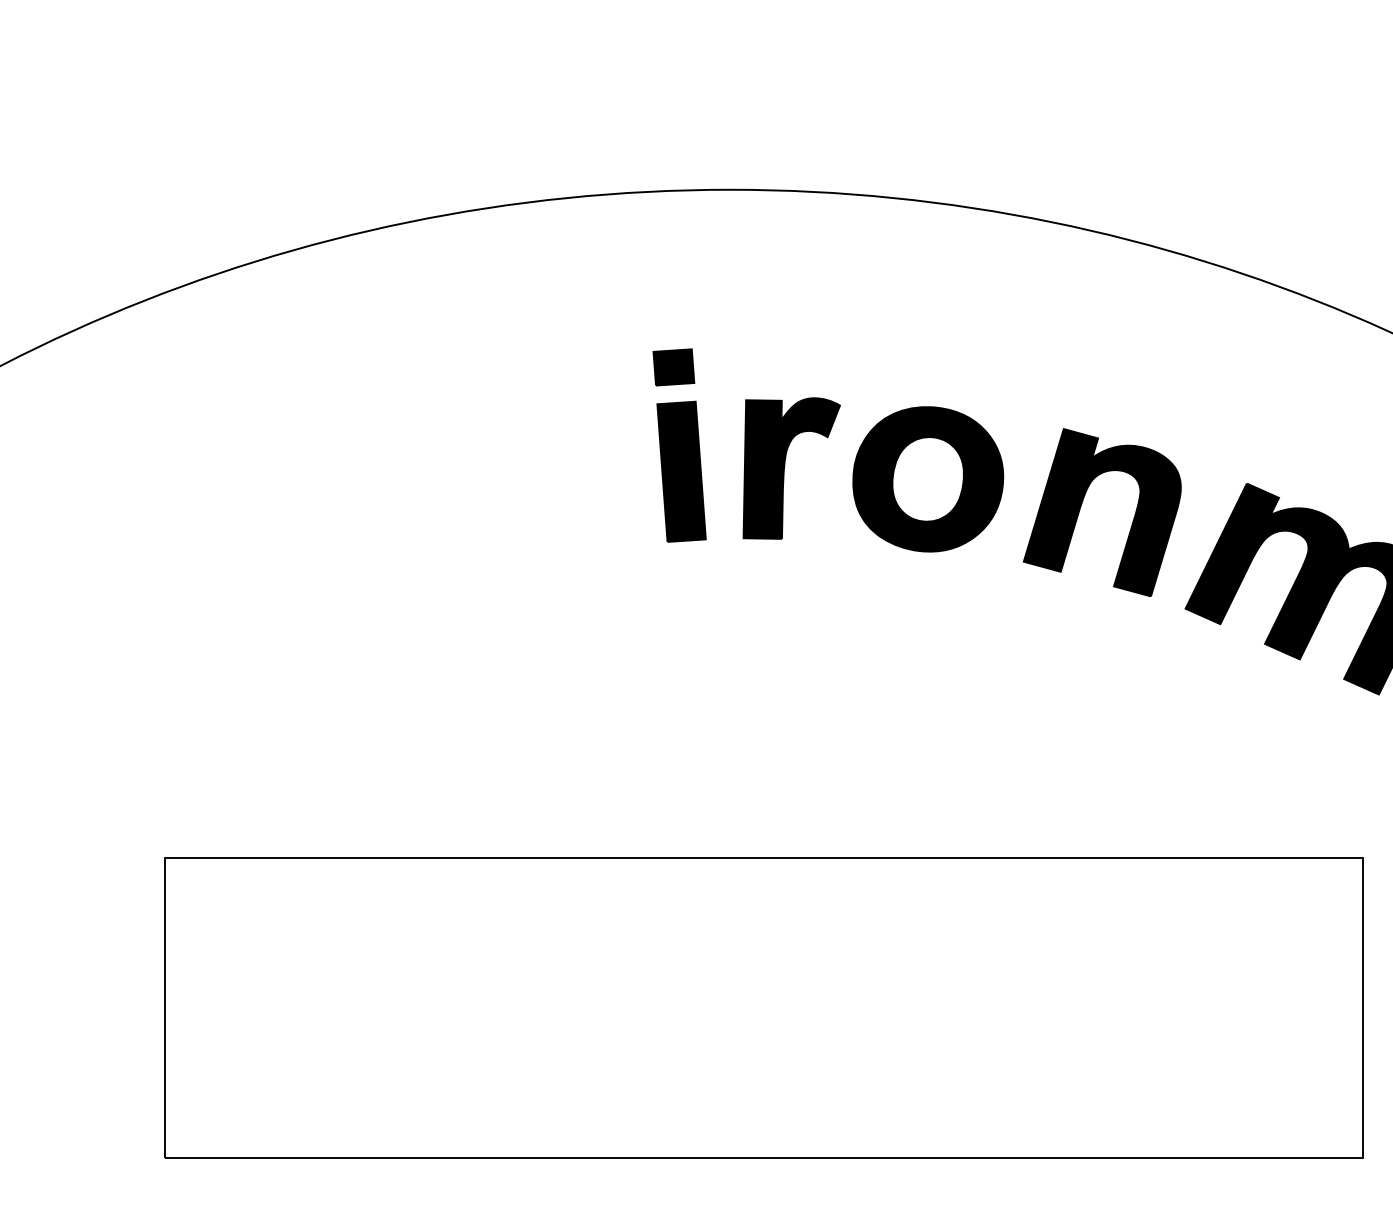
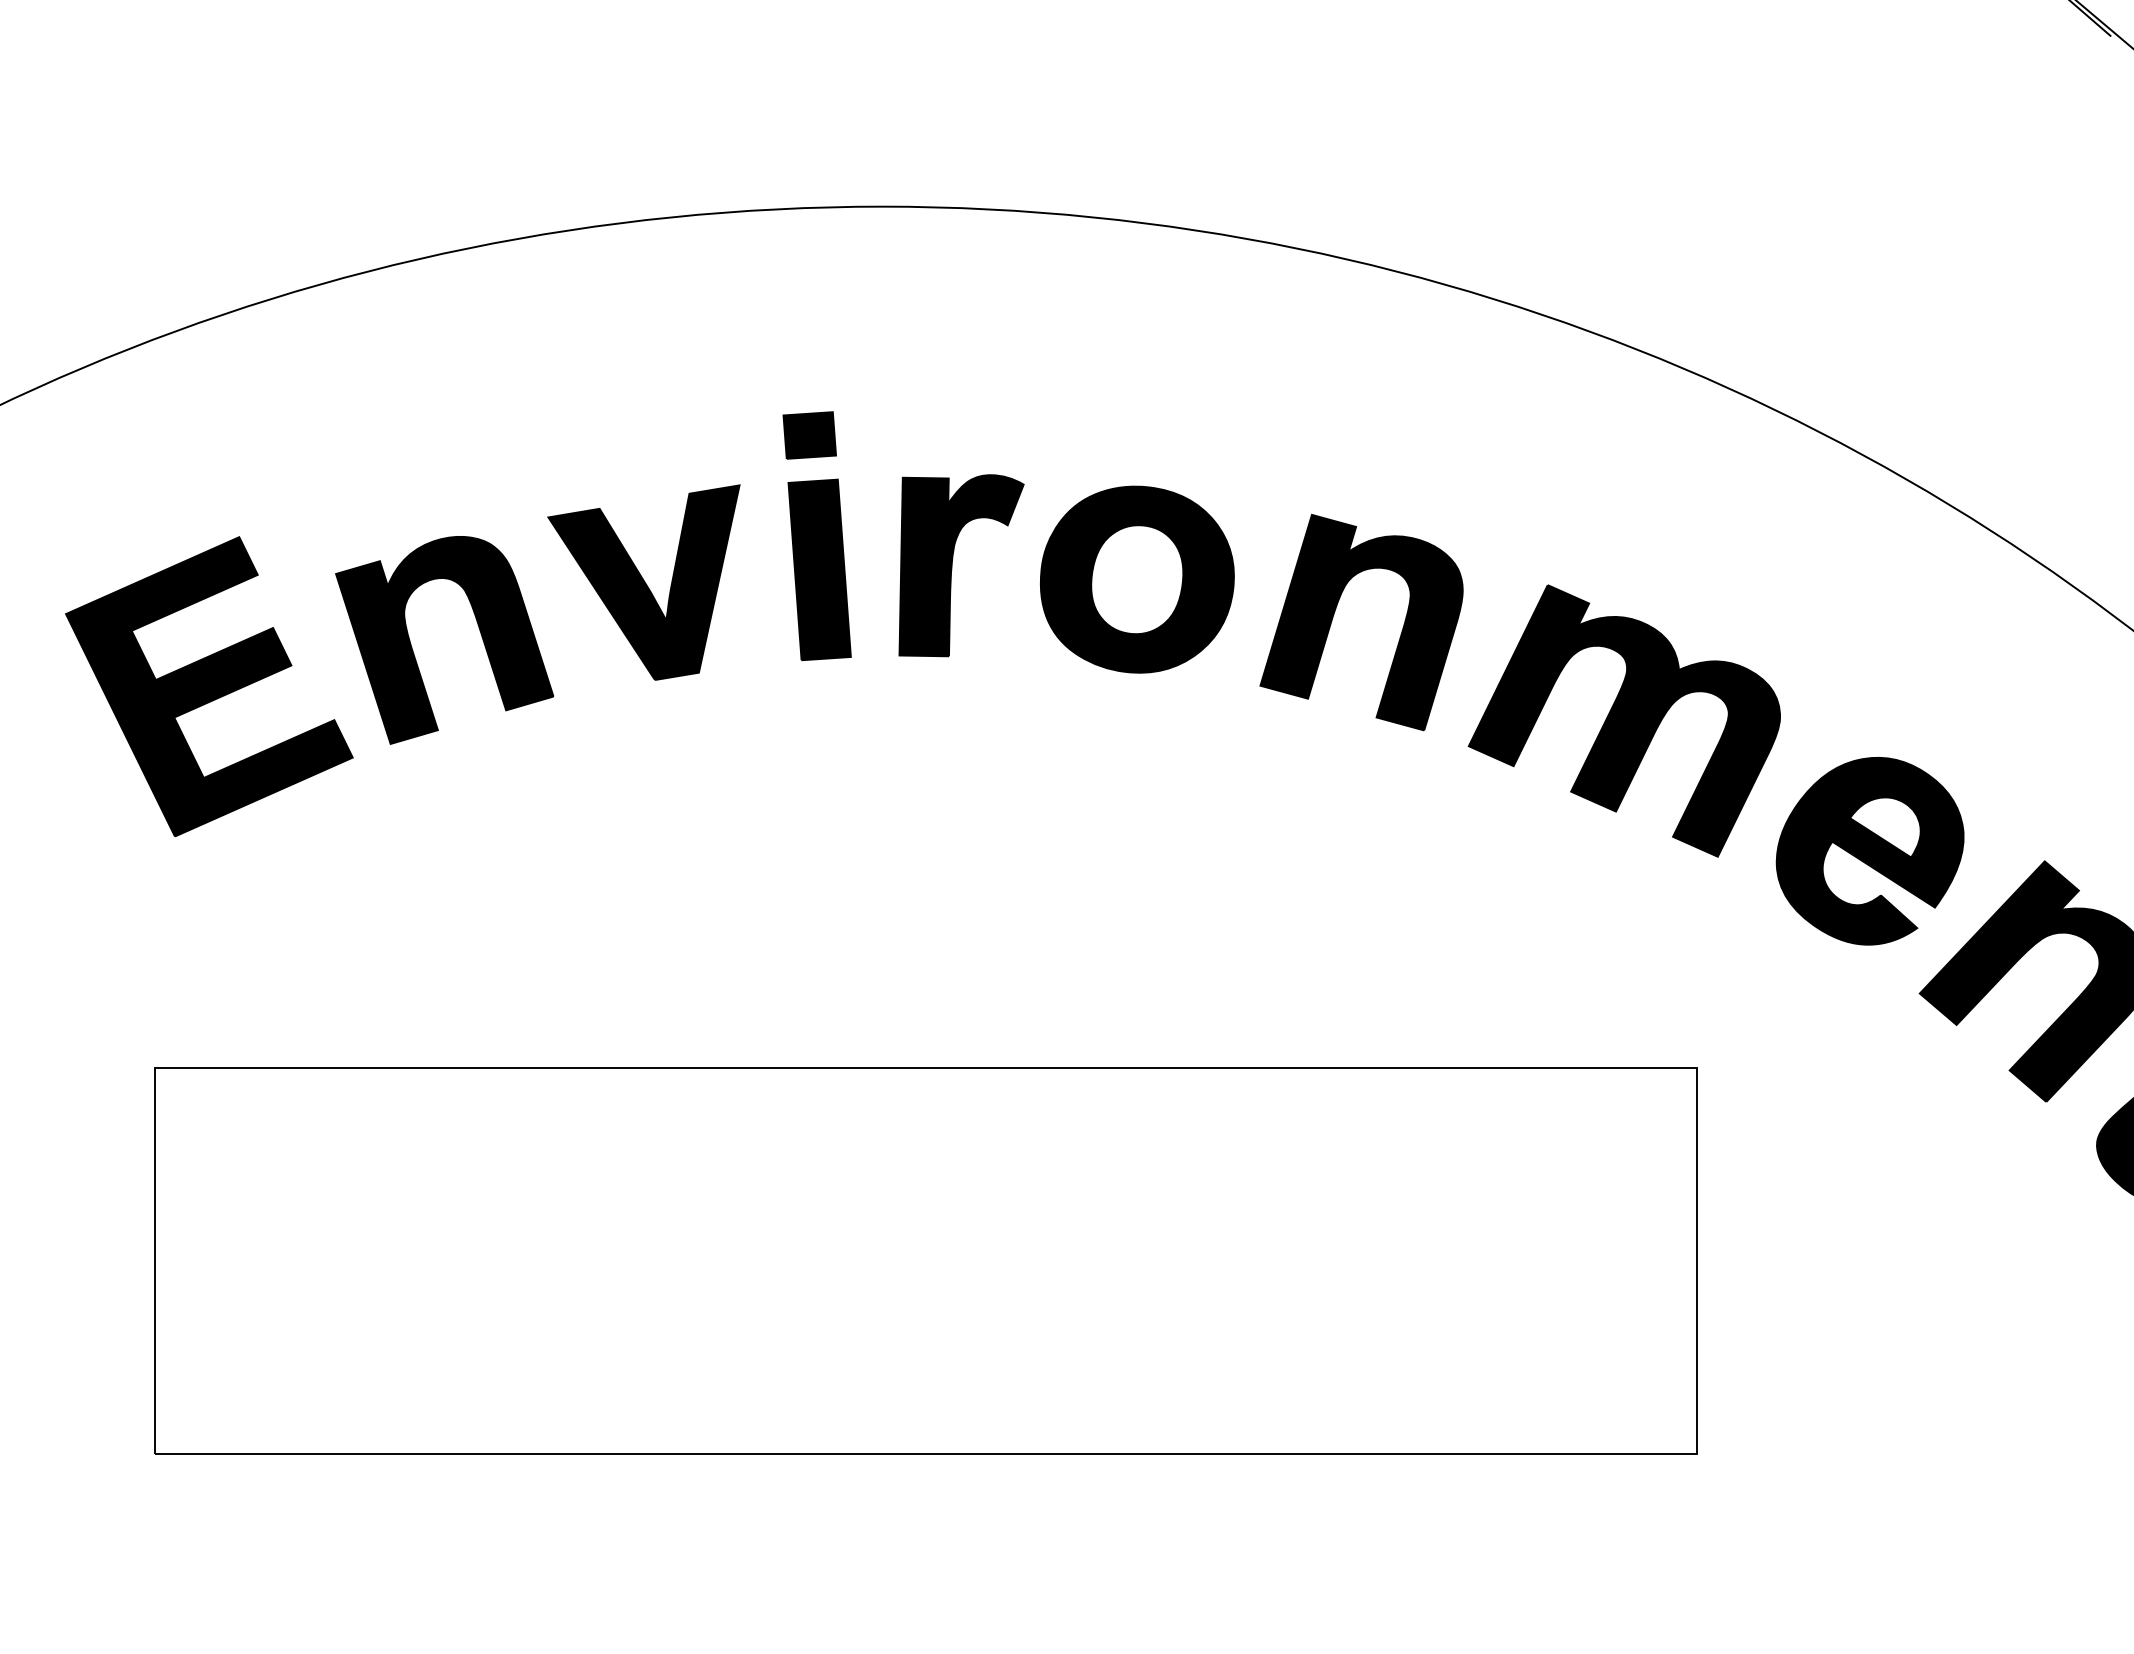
part: (357, 542) -> (402, 660), added

